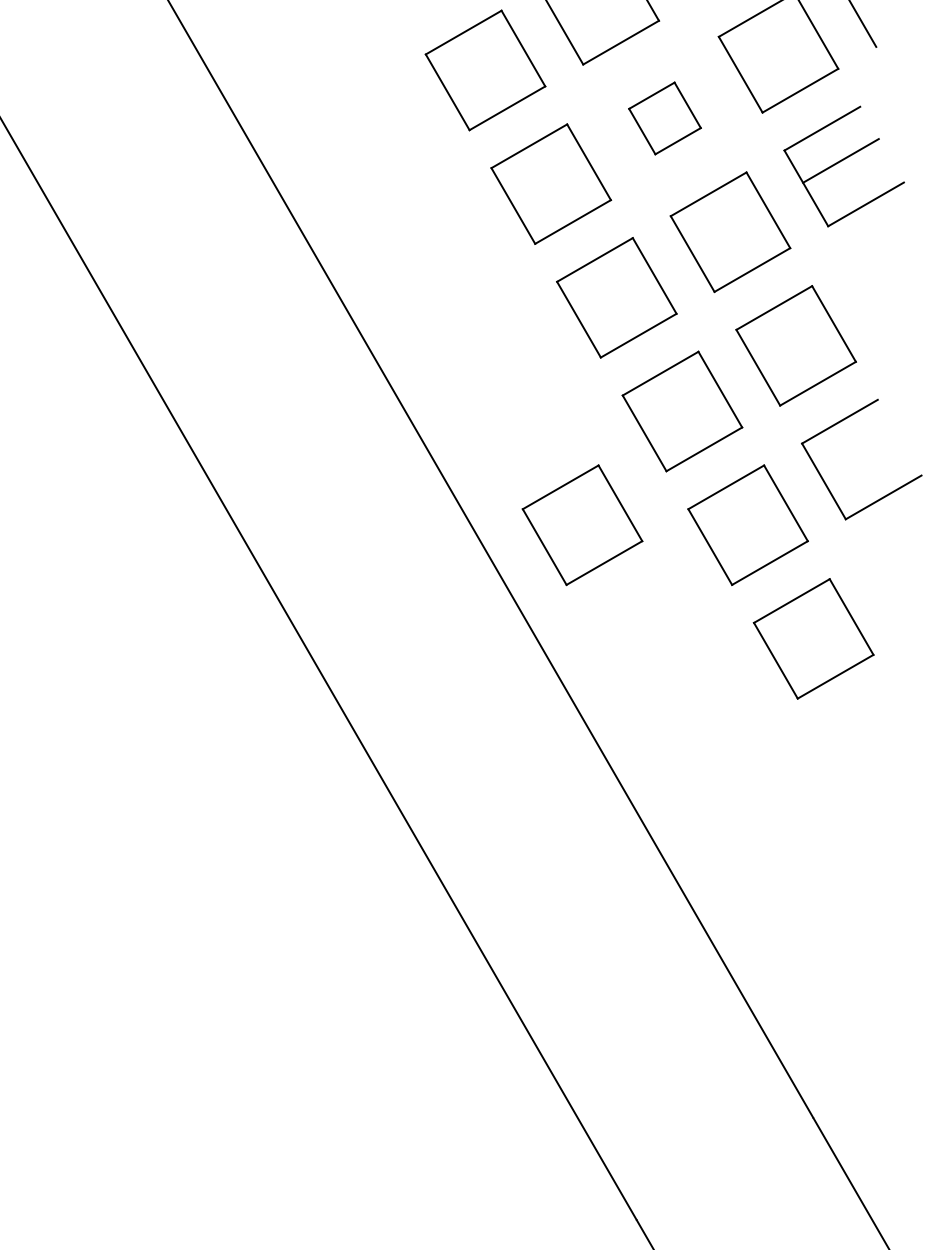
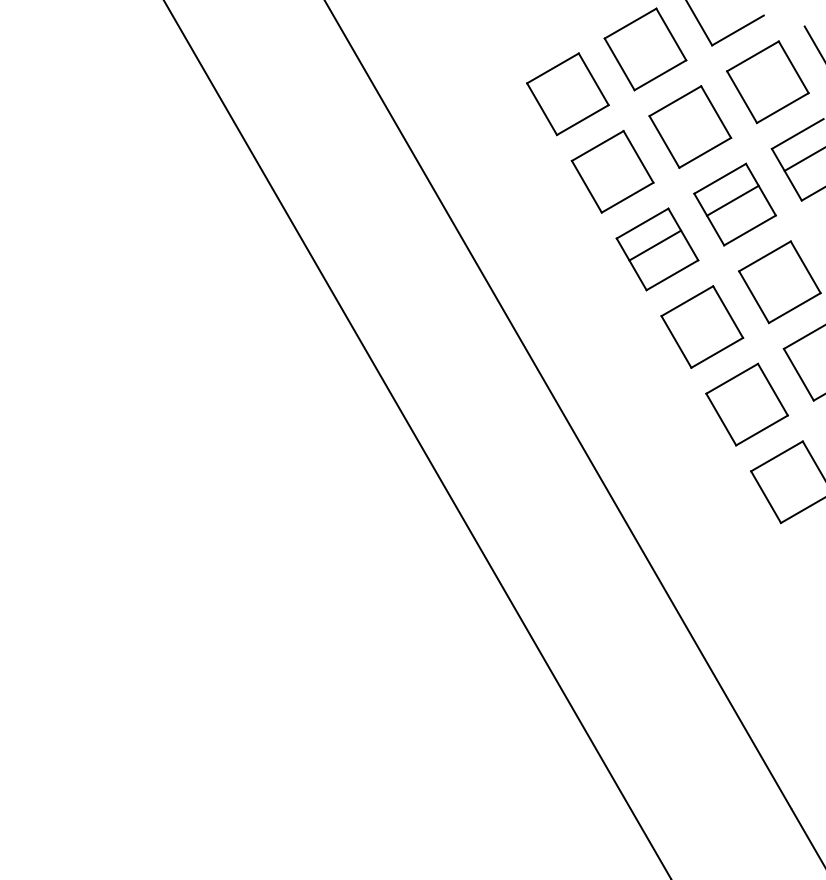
part: (665, 117) -> (690, 126), size x1.67
line: (726, 226) -> (732, 200), added
line: (613, 292) -> (655, 245), added
part: (581, 525) -> (633, 404), removed

